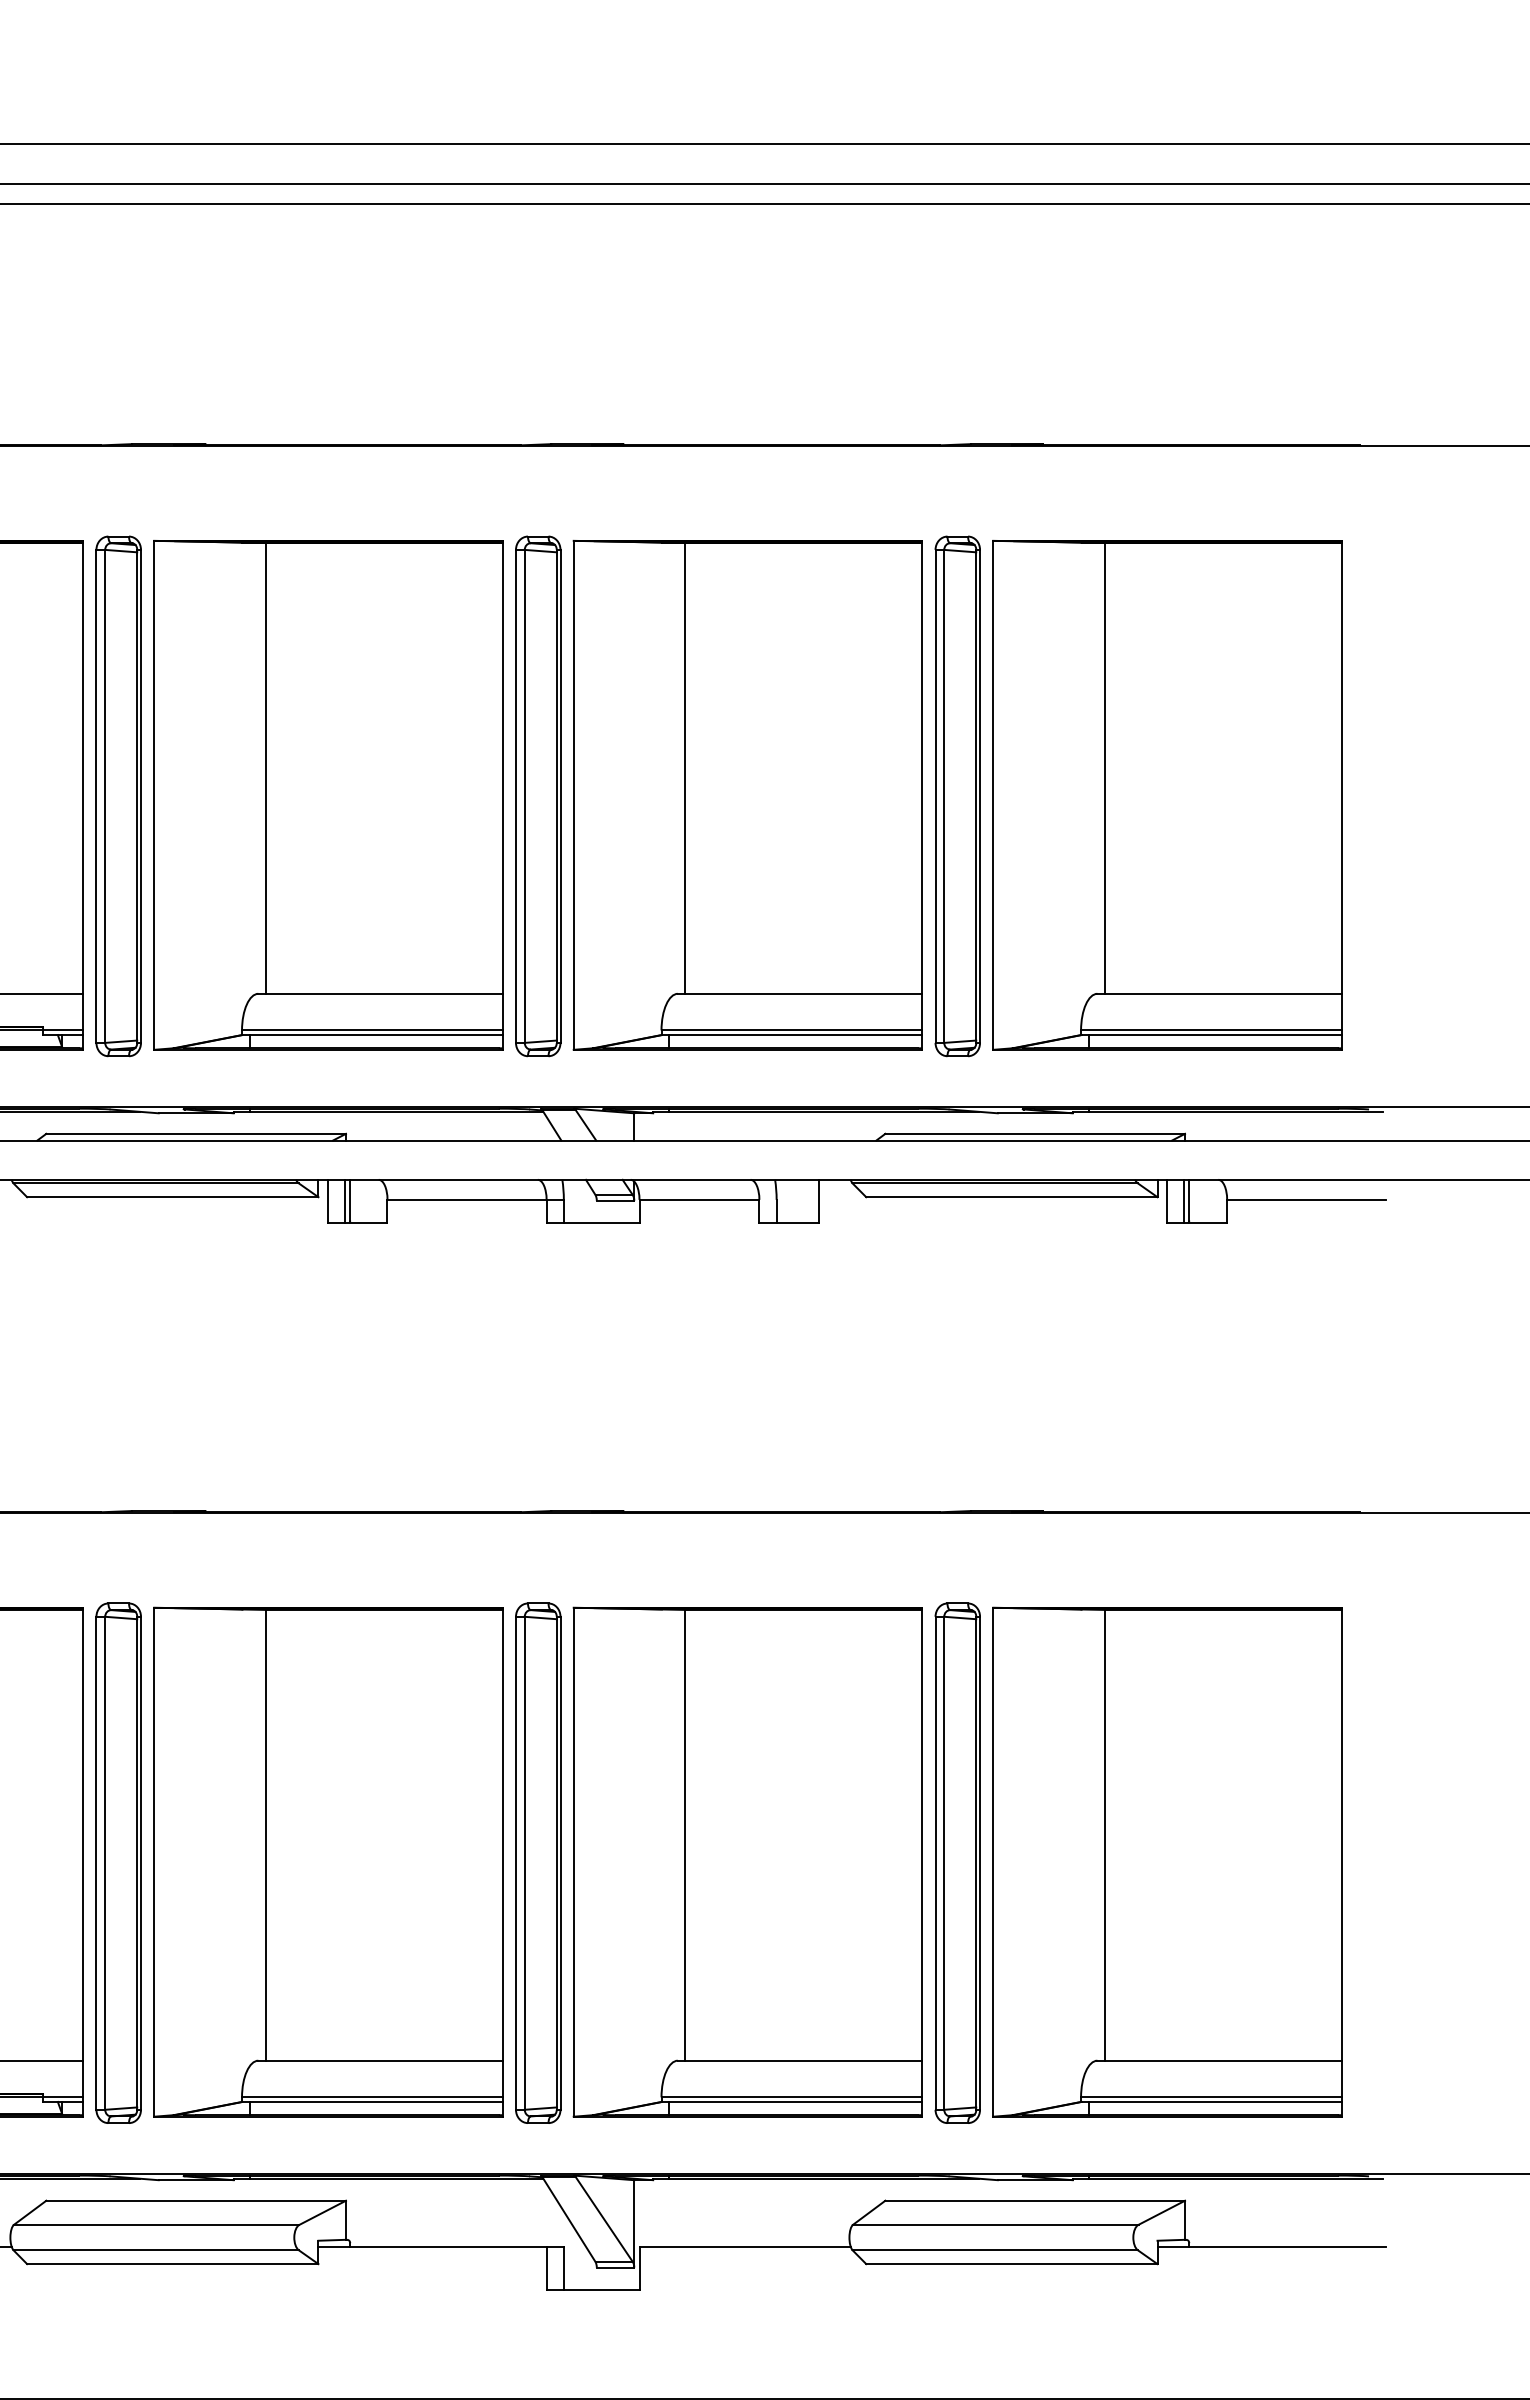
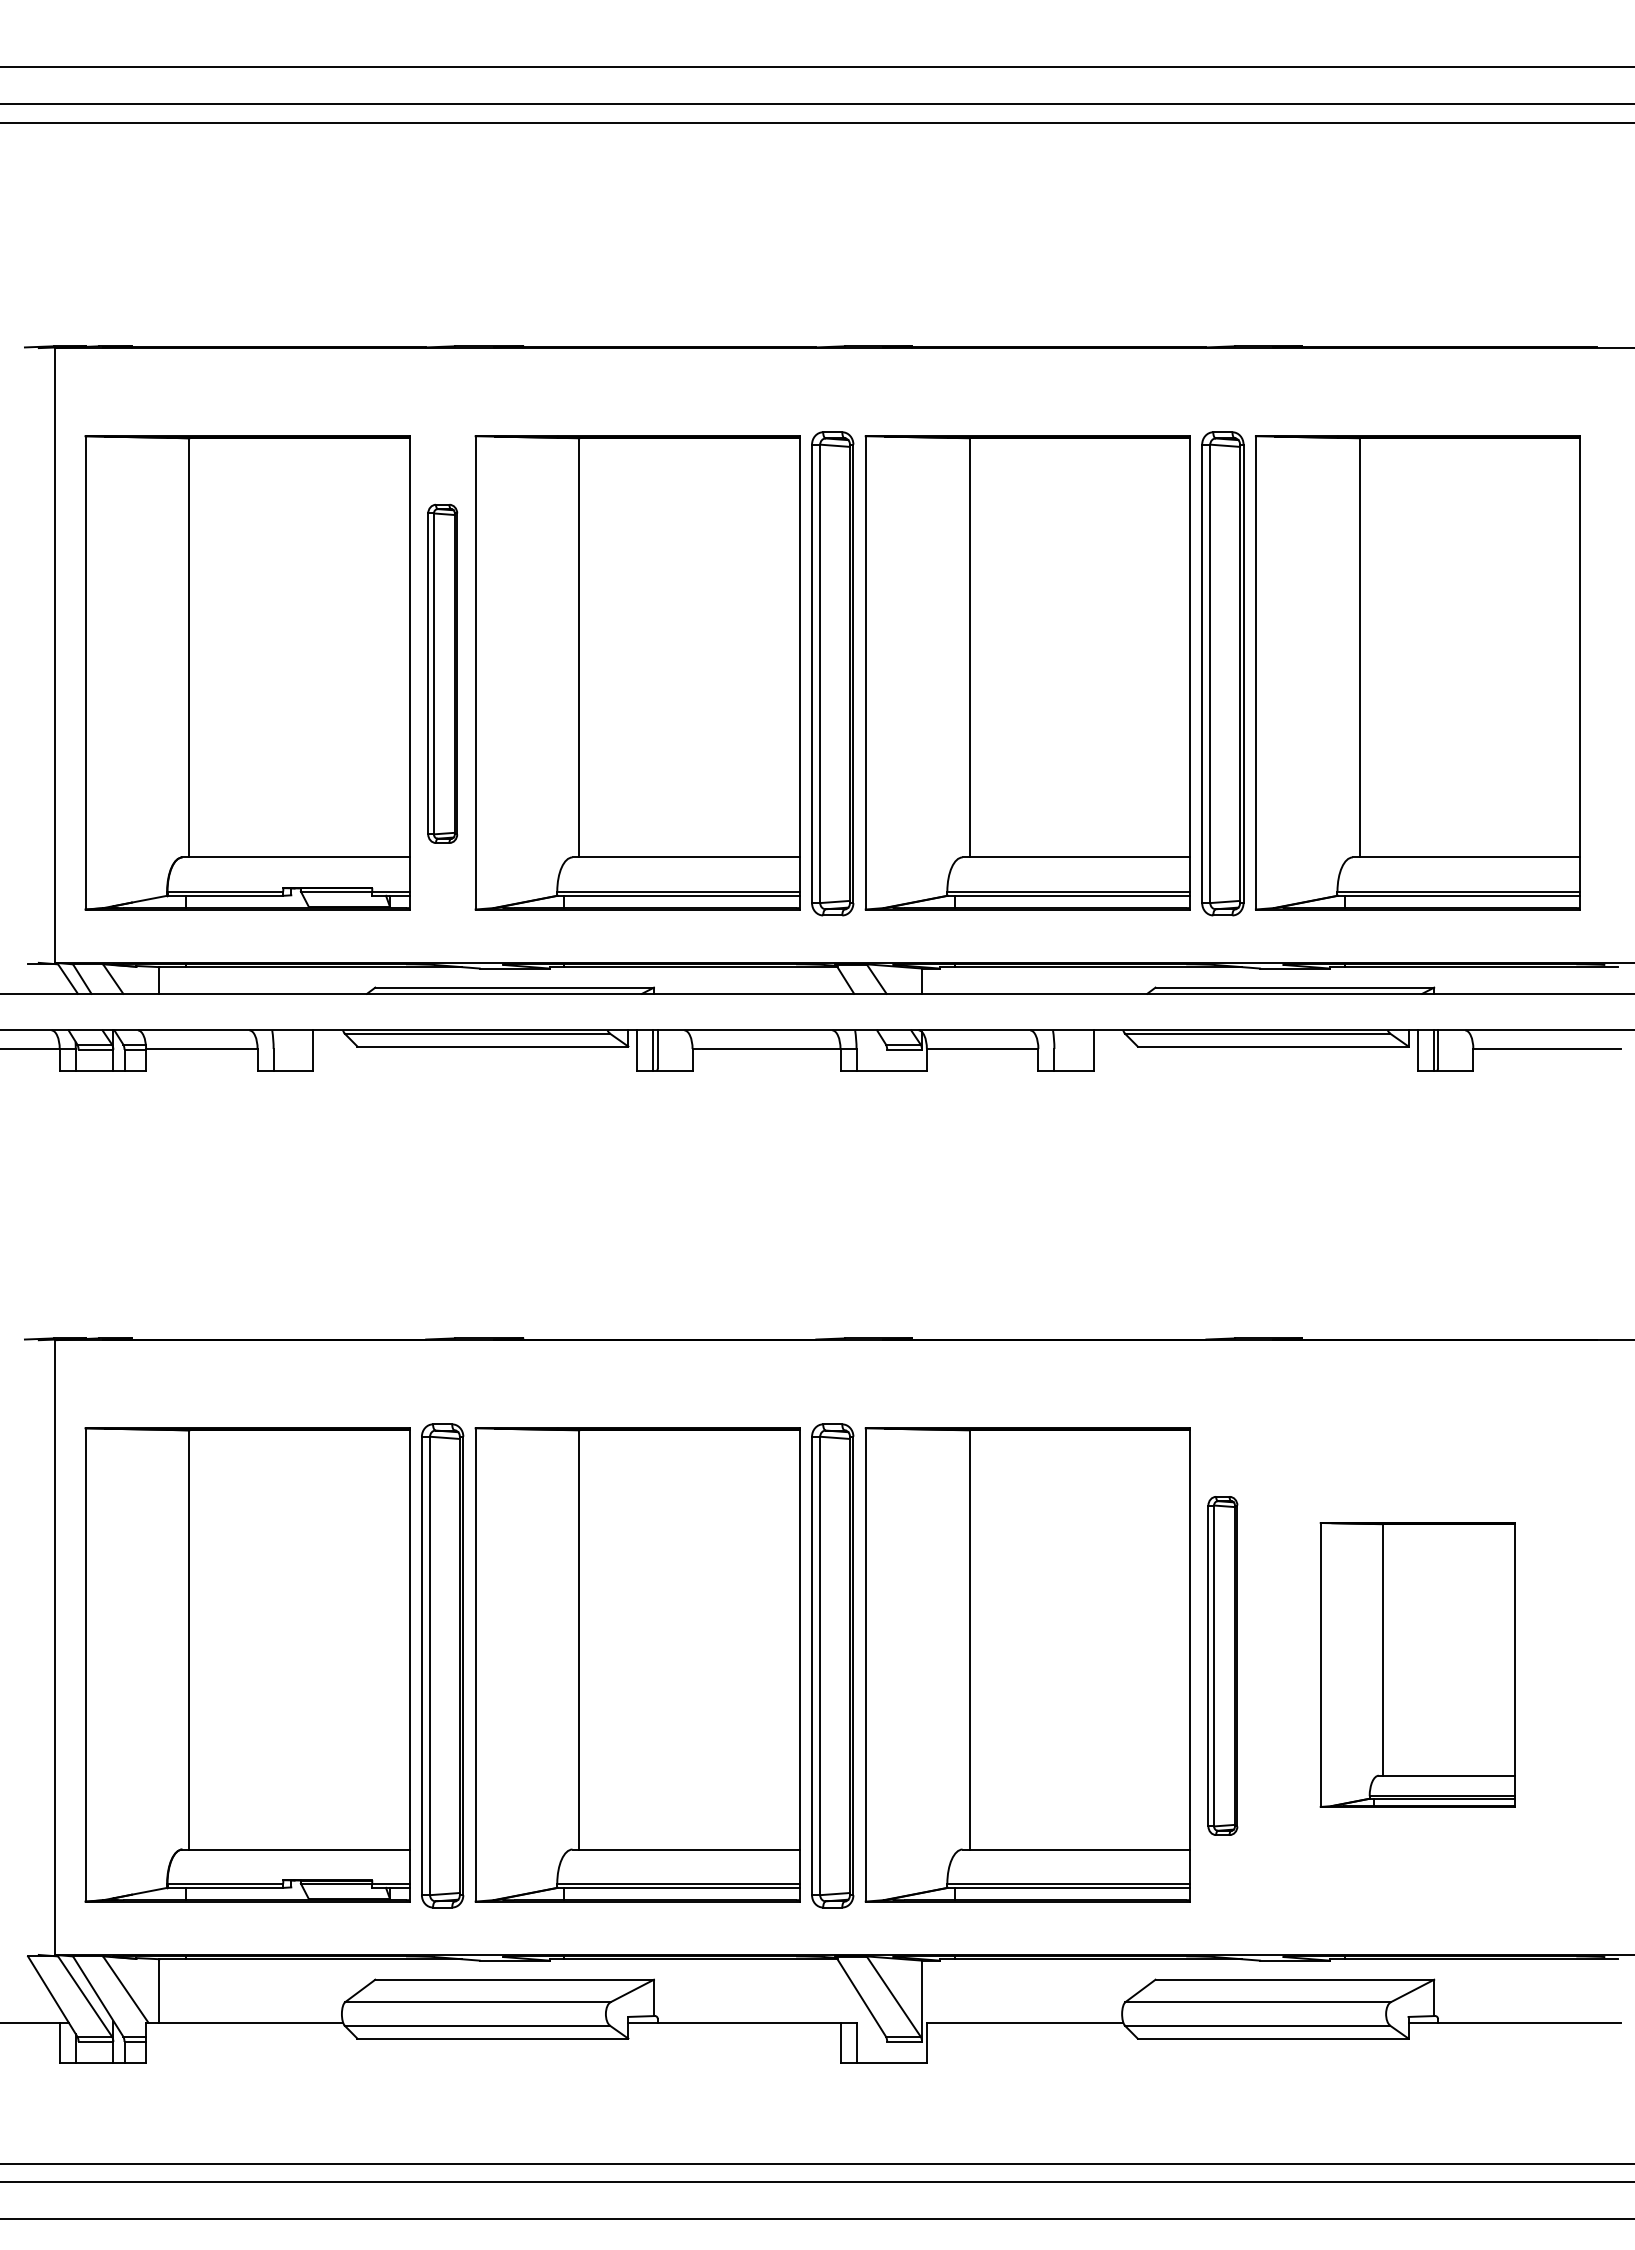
part: (118, 796) -> (442, 673), size x0.7
part: (1167, 1861) -> (1417, 1664), size x0.6
part: (957, 1862) -> (1222, 1665), size x0.7

